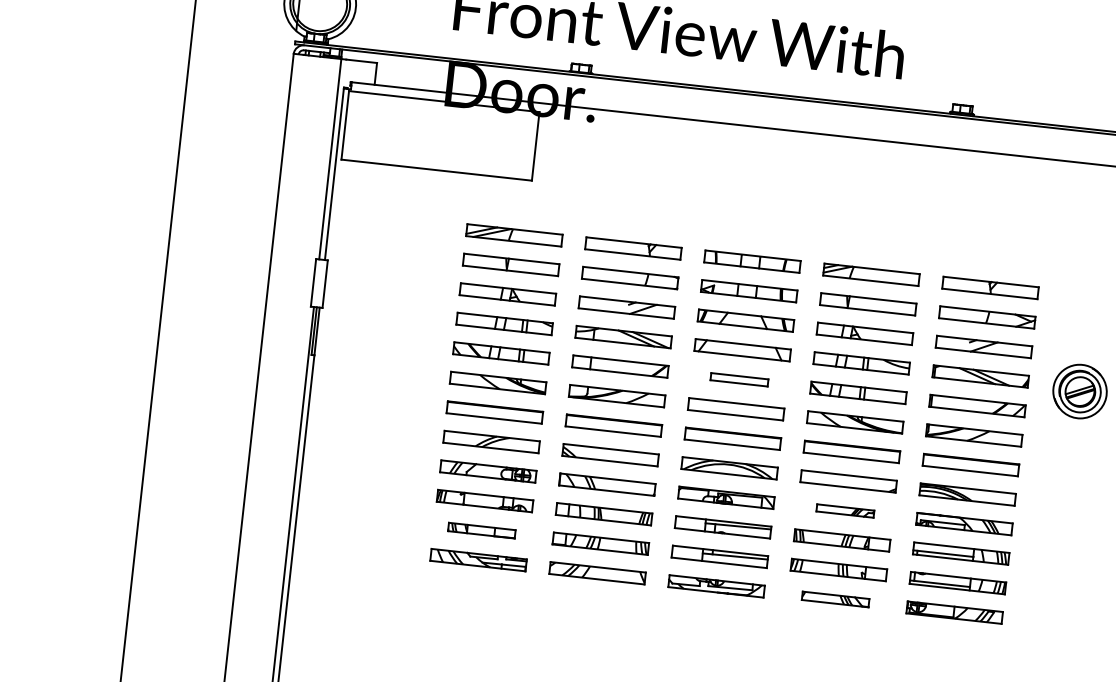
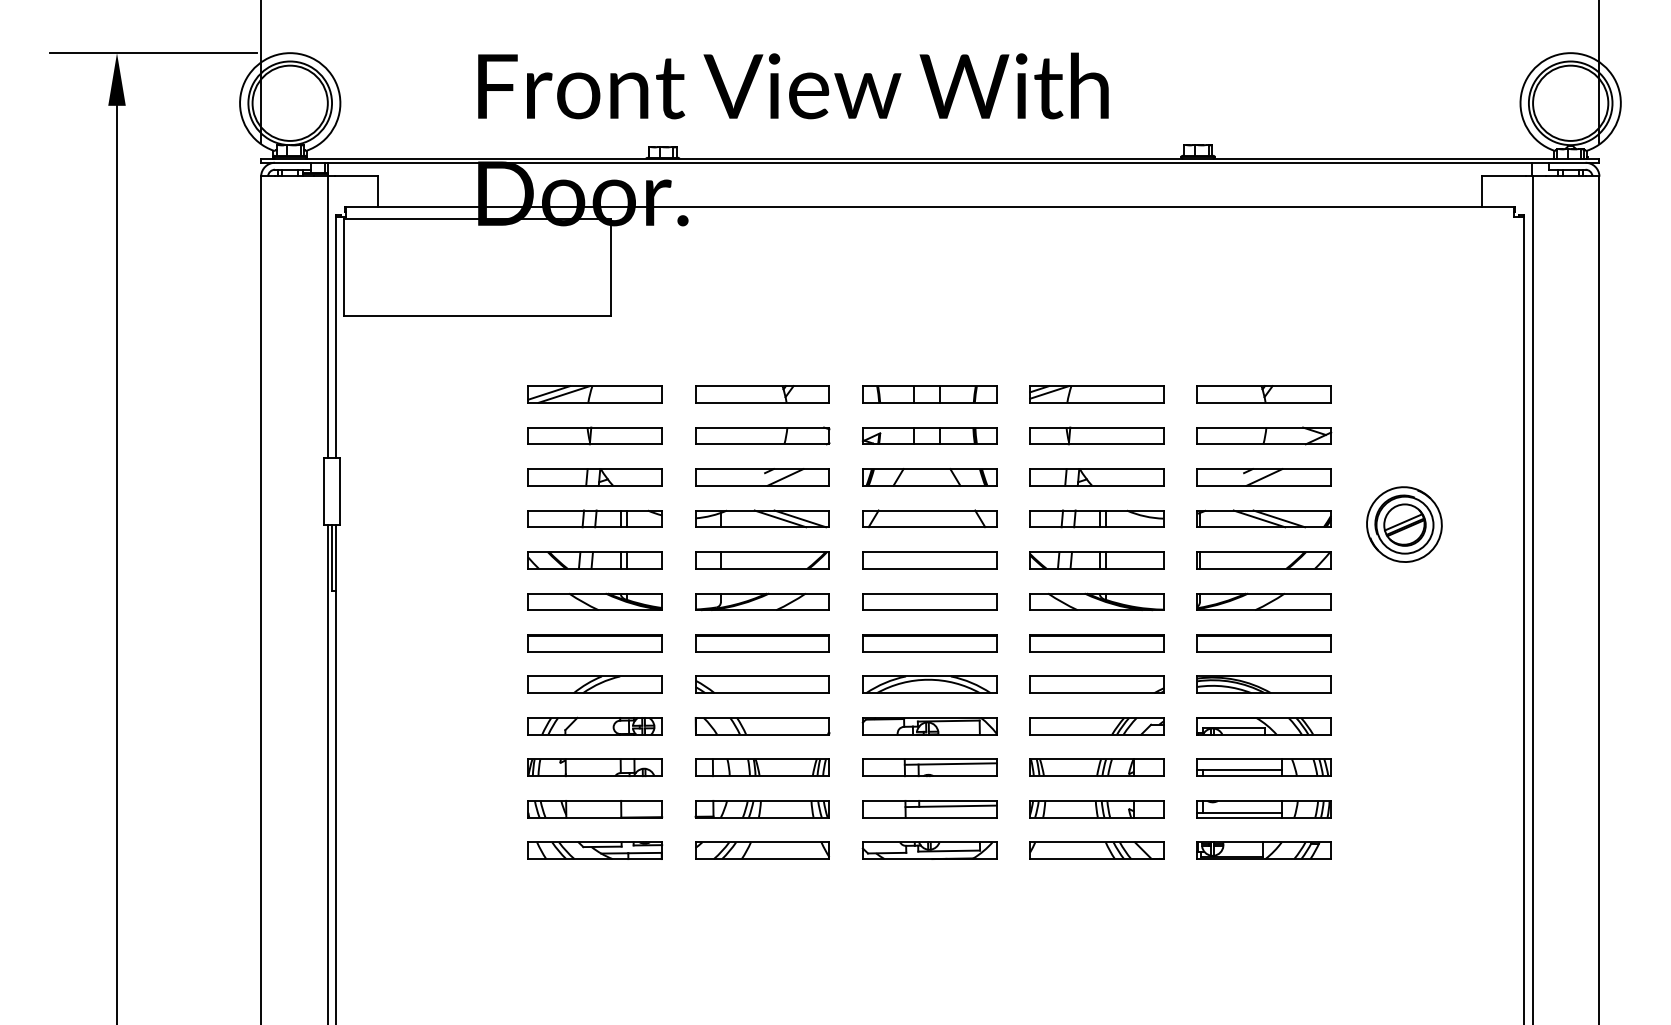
part: (739, 379) -> (929, 560), size x1.67
part: (845, 511) -> (1096, 726), size x1.67
part: (481, 530) -> (595, 809), size x1.43
part: (835, 599) -> (1096, 850), size x1.43

